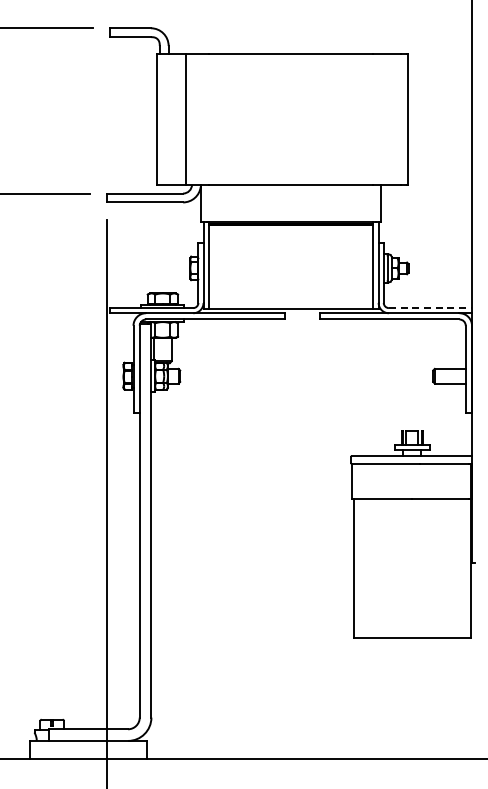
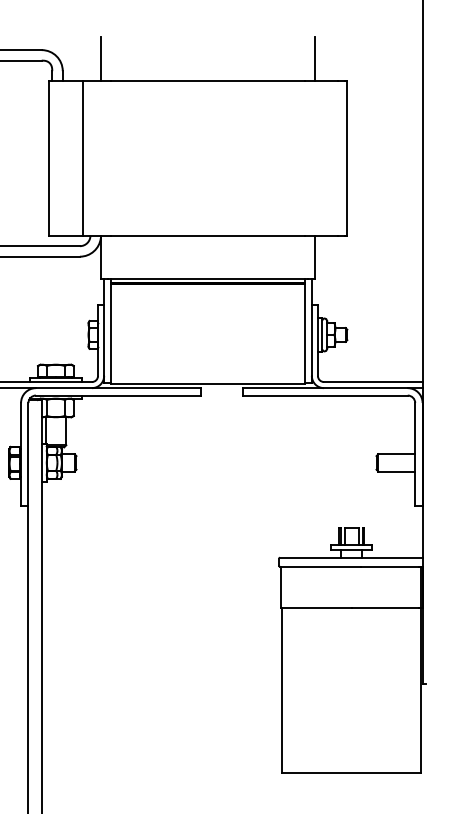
line: (200, 35) -> (100, 58), added
line: (381, 35) -> (315, 58), added
line: (430, 308) -> (373, 382), dashed -> solid

